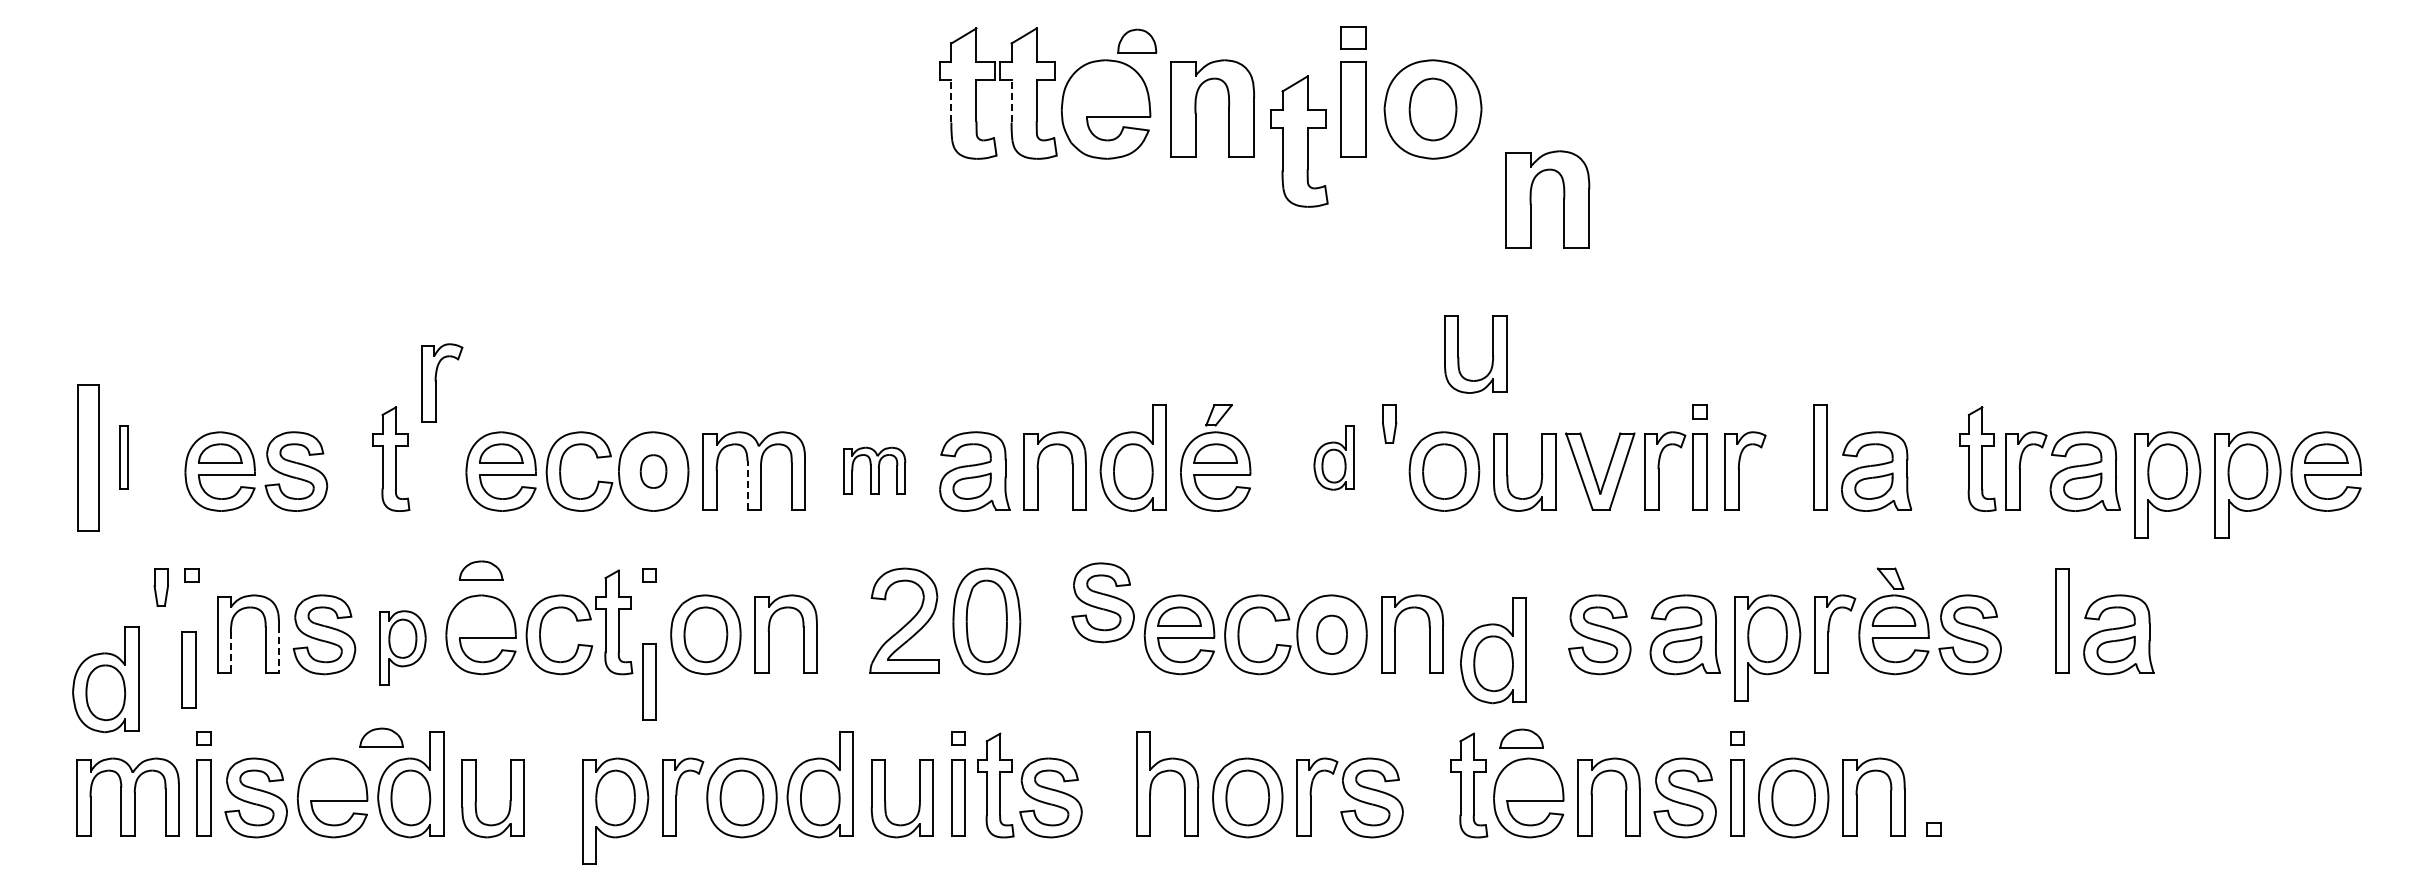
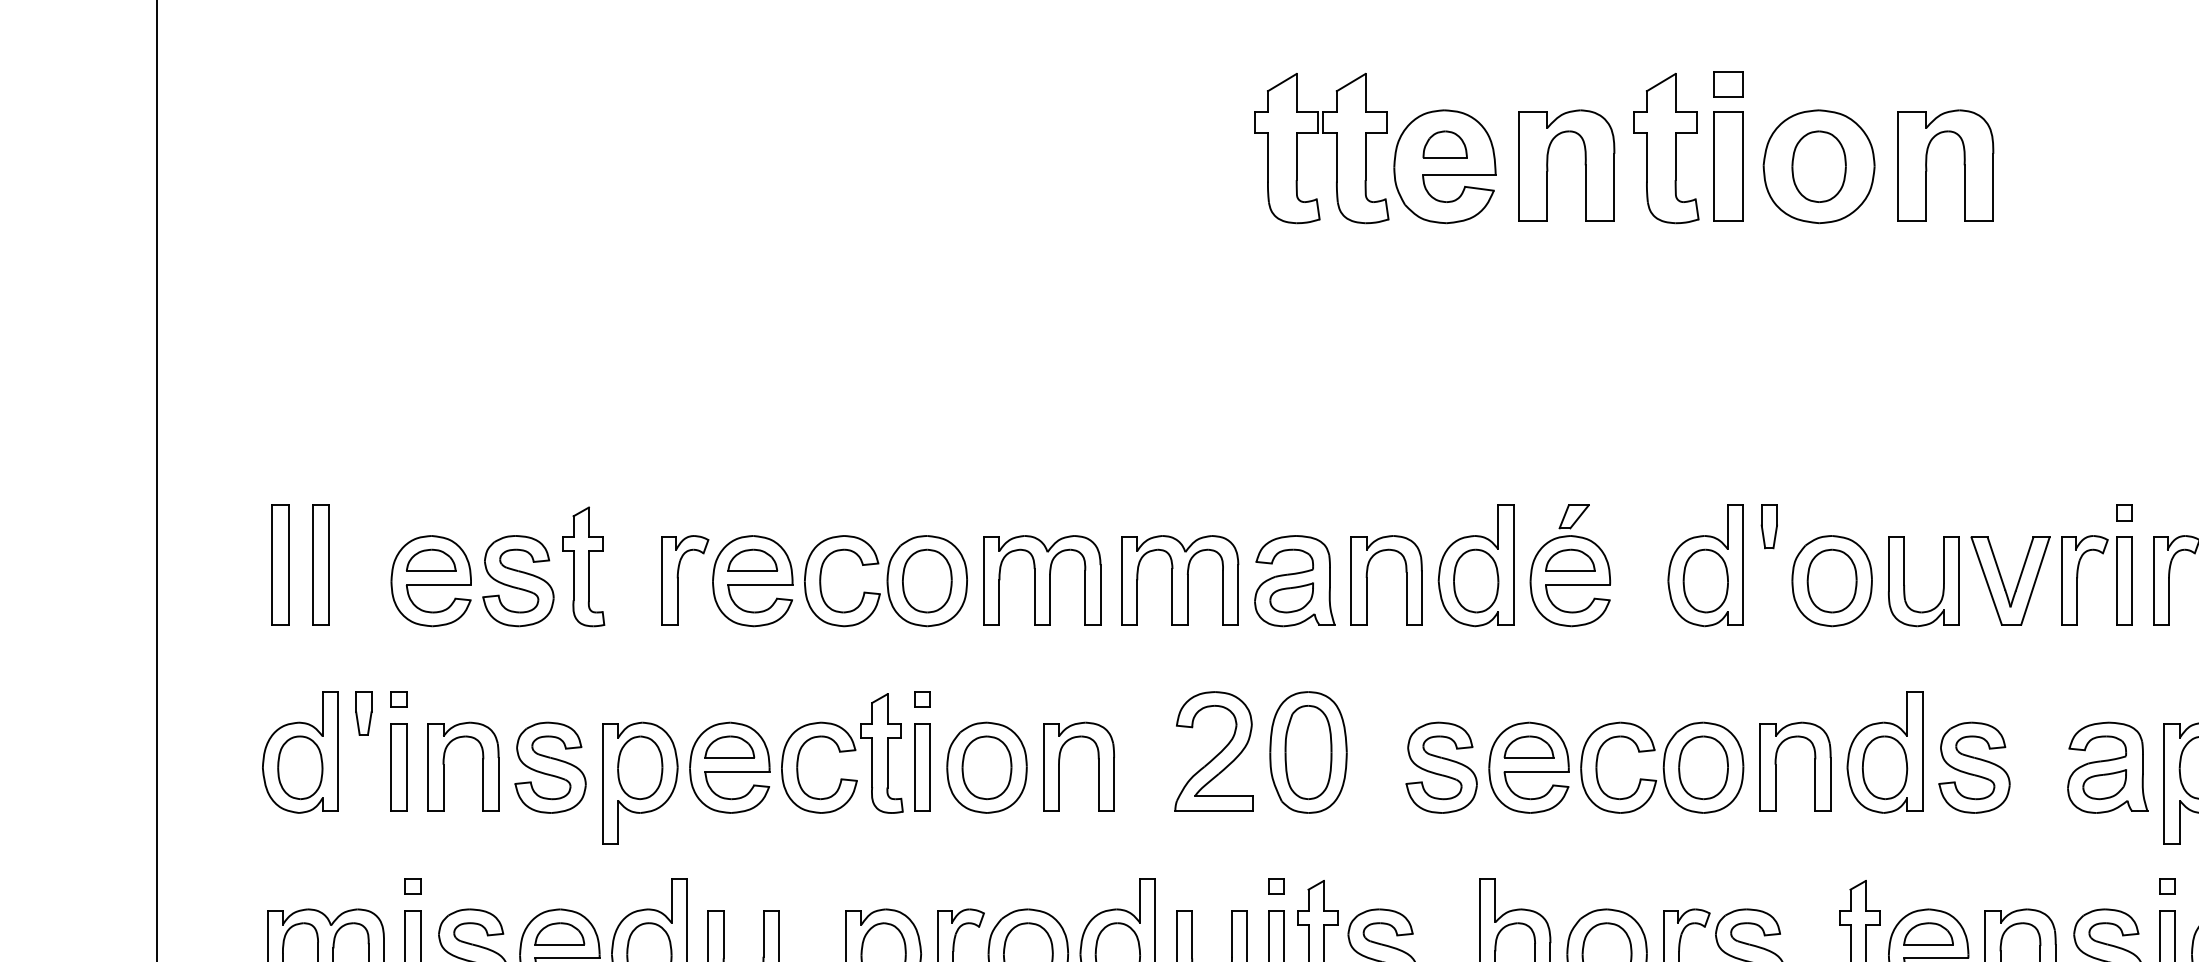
part: (1137, 40) -> (1445, 143), moved
line: (951, 100) -> (1268, 156), dashed -> solid
line: (1011, 100) -> (1336, 156), dashed -> solid
part: (1299, 141) -> (1666, 148), moved
part: (1531, 199) -> (1927, 165), moved
part: (1459, 357) -> (1849, 450), removed
part: (442, 382) -> (685, 579), moved
part: (88, 457) -> (280, 564), size x0.71
part: (123, 457) -> (320, 564), size x1.67
part: (1333, 457) -> (1705, 564), size x1.67
part: (391, 458) -> (583, 566), moved
part: (874, 470) -> (1179, 579), size x1.67
part: (653, 471) -> (927, 580), size x1.67
line: (747, 484) -> (1034, 595), dashed -> solid
part: (480, 570) -> (729, 746), moved
part: (1102, 602) -> (1440, 767), moved
part: (1331, 634) -> (1702, 767), size x1.43
part: (1599, 634) -> (1974, 767), moved
part: (402, 647) -> (639, 782), size x1.43
line: (279, 650) -> (499, 785), dashed -> solid
part: (1493, 650) -> (1884, 752), moved
line: (230, 653) -> (443, 789), dashed -> solid
part: (188, 669) -> (398, 767), moved
part: (105, 679) -> (300, 752), moved
part: (649, 681) -> (922, 767), moved
part: (381, 737) -> (559, 933), moved
part: (1521, 738) -> (1928, 933), moved

